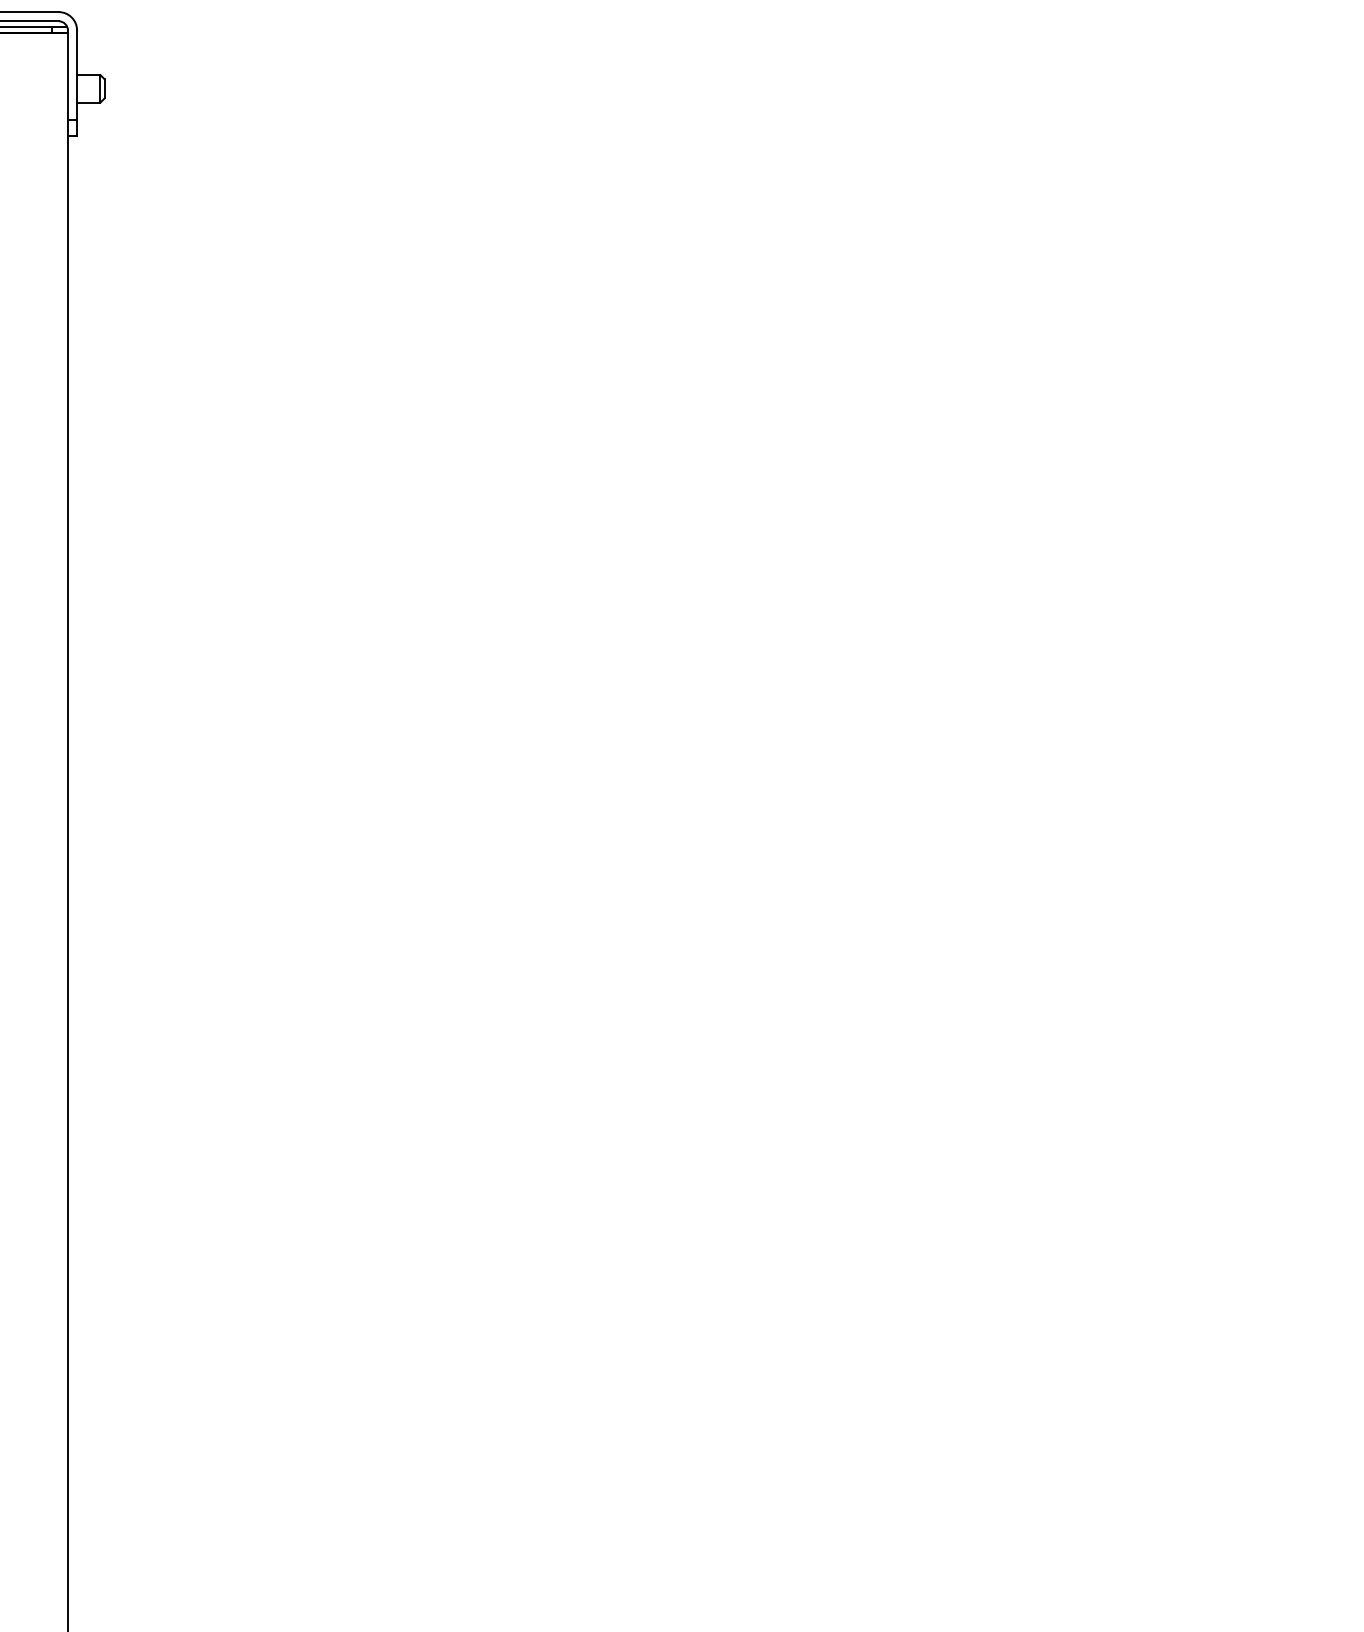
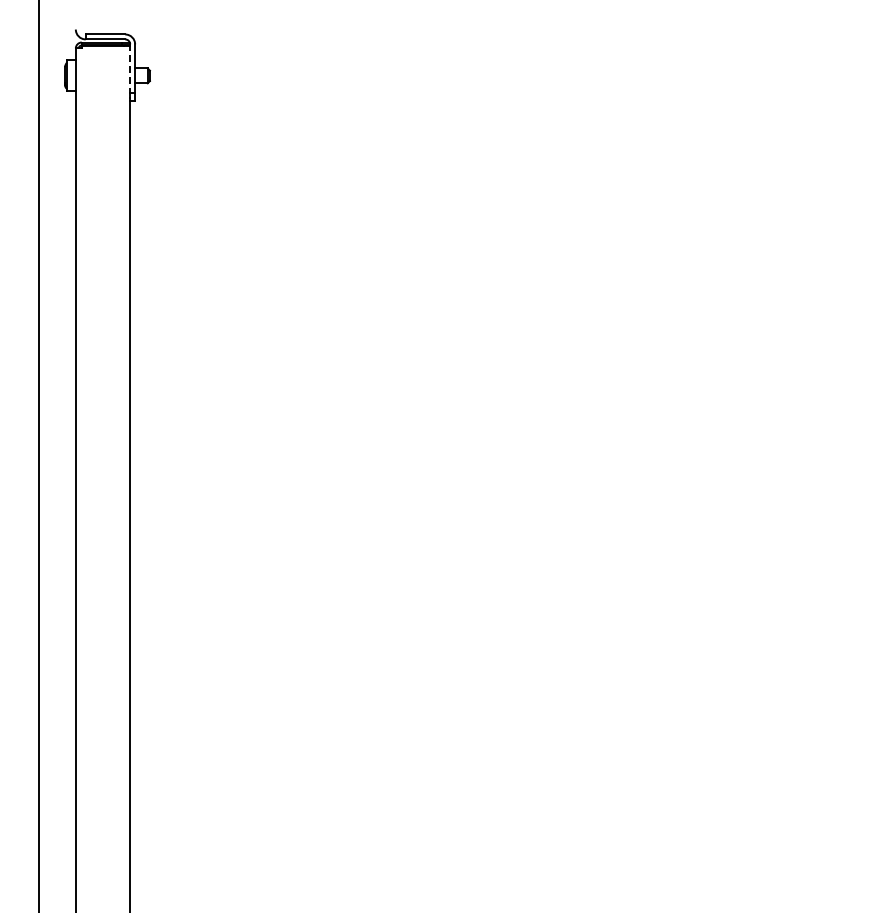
line: (68, 75) -> (130, 68), solid -> dashed

